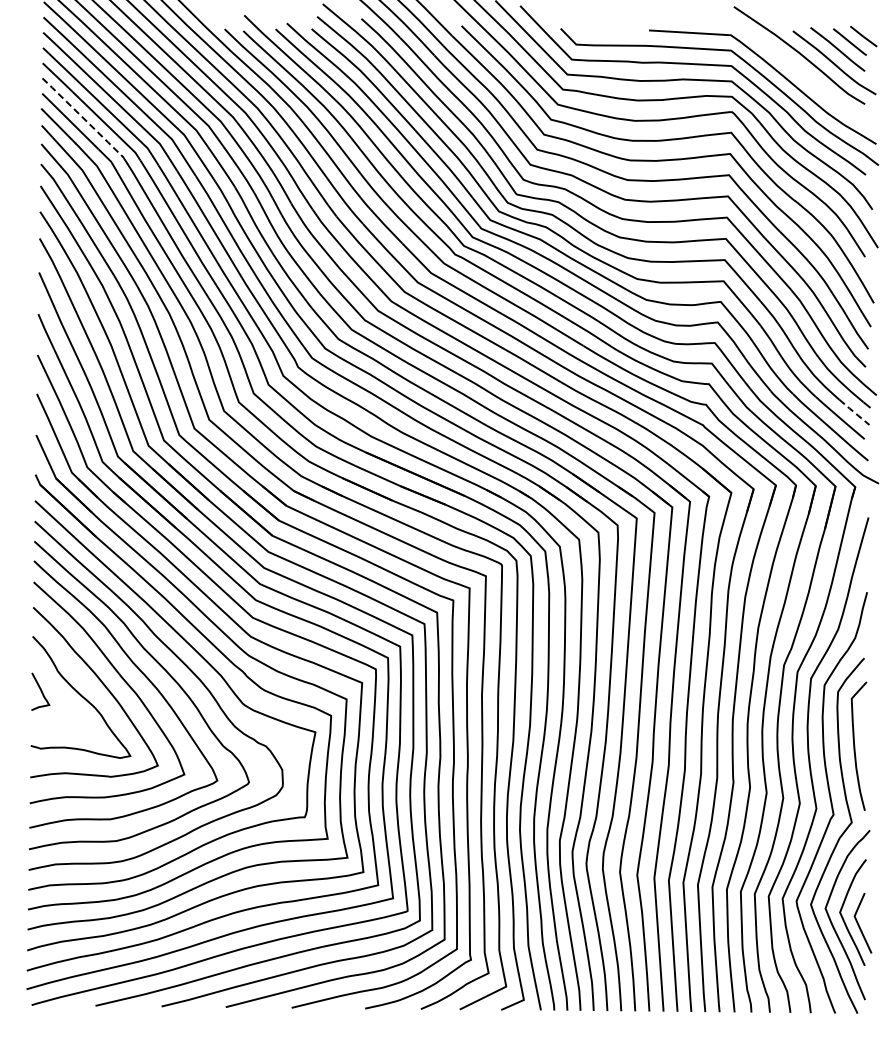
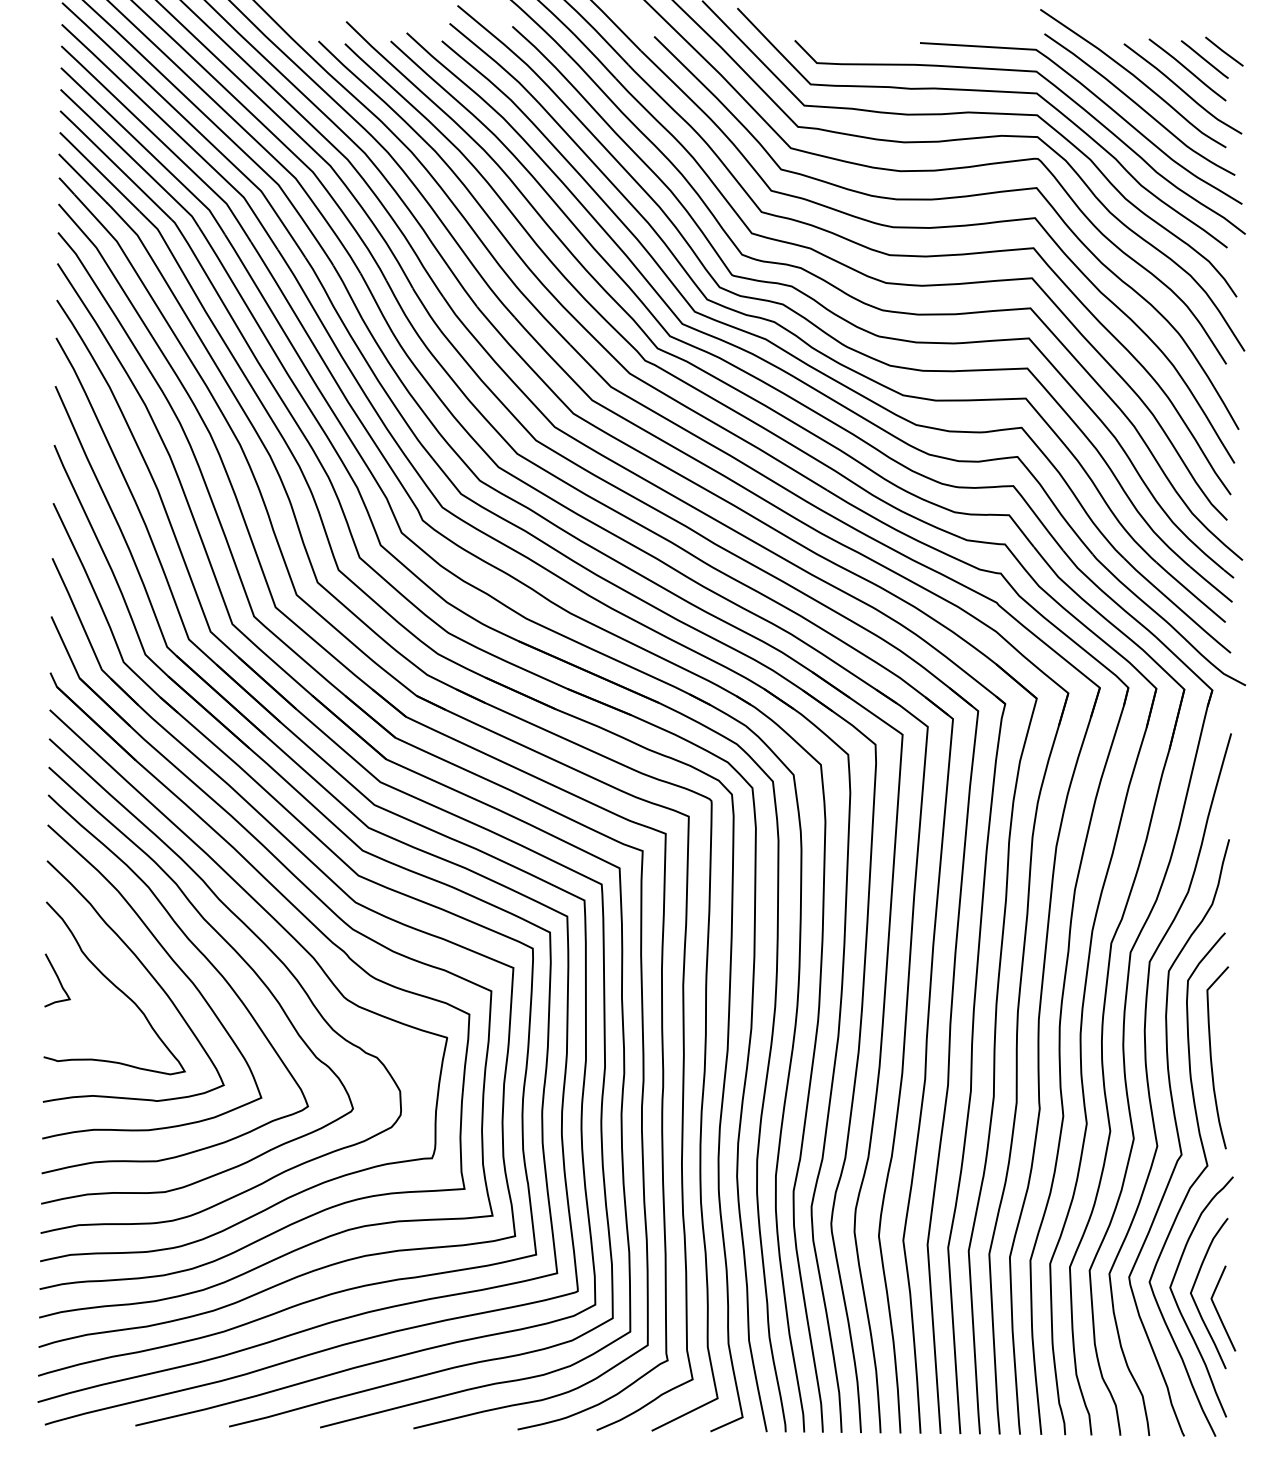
curve: (803, 73) -> (1138, 104), added
line: (81, 116) -> (115, 164), dashed -> solid
line: (854, 412) -> (1211, 584), dashed -> solid

